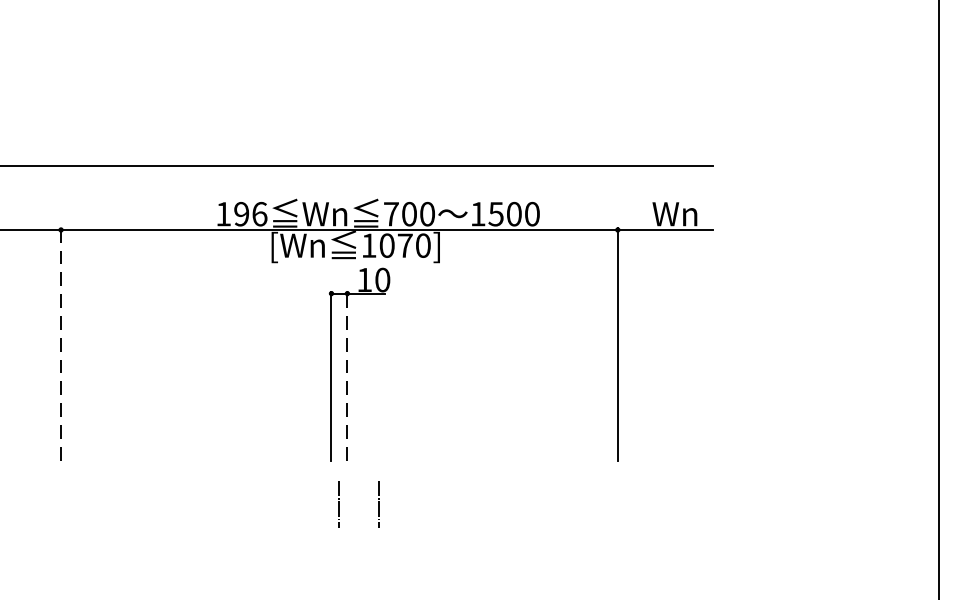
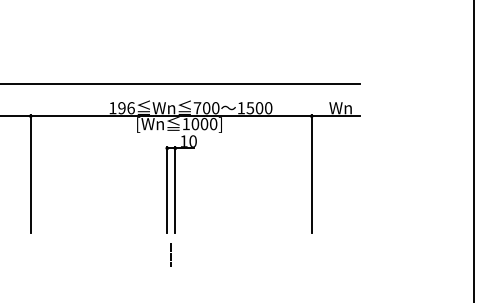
text: (405, 244) -> (204, 123), 1070] -> 1000]
line: (60, 343) -> (30, 173), dashed -> solid
line: (347, 377) -> (175, 190), dashed -> solid
line: (377, 504) -> (190, 254), removed

